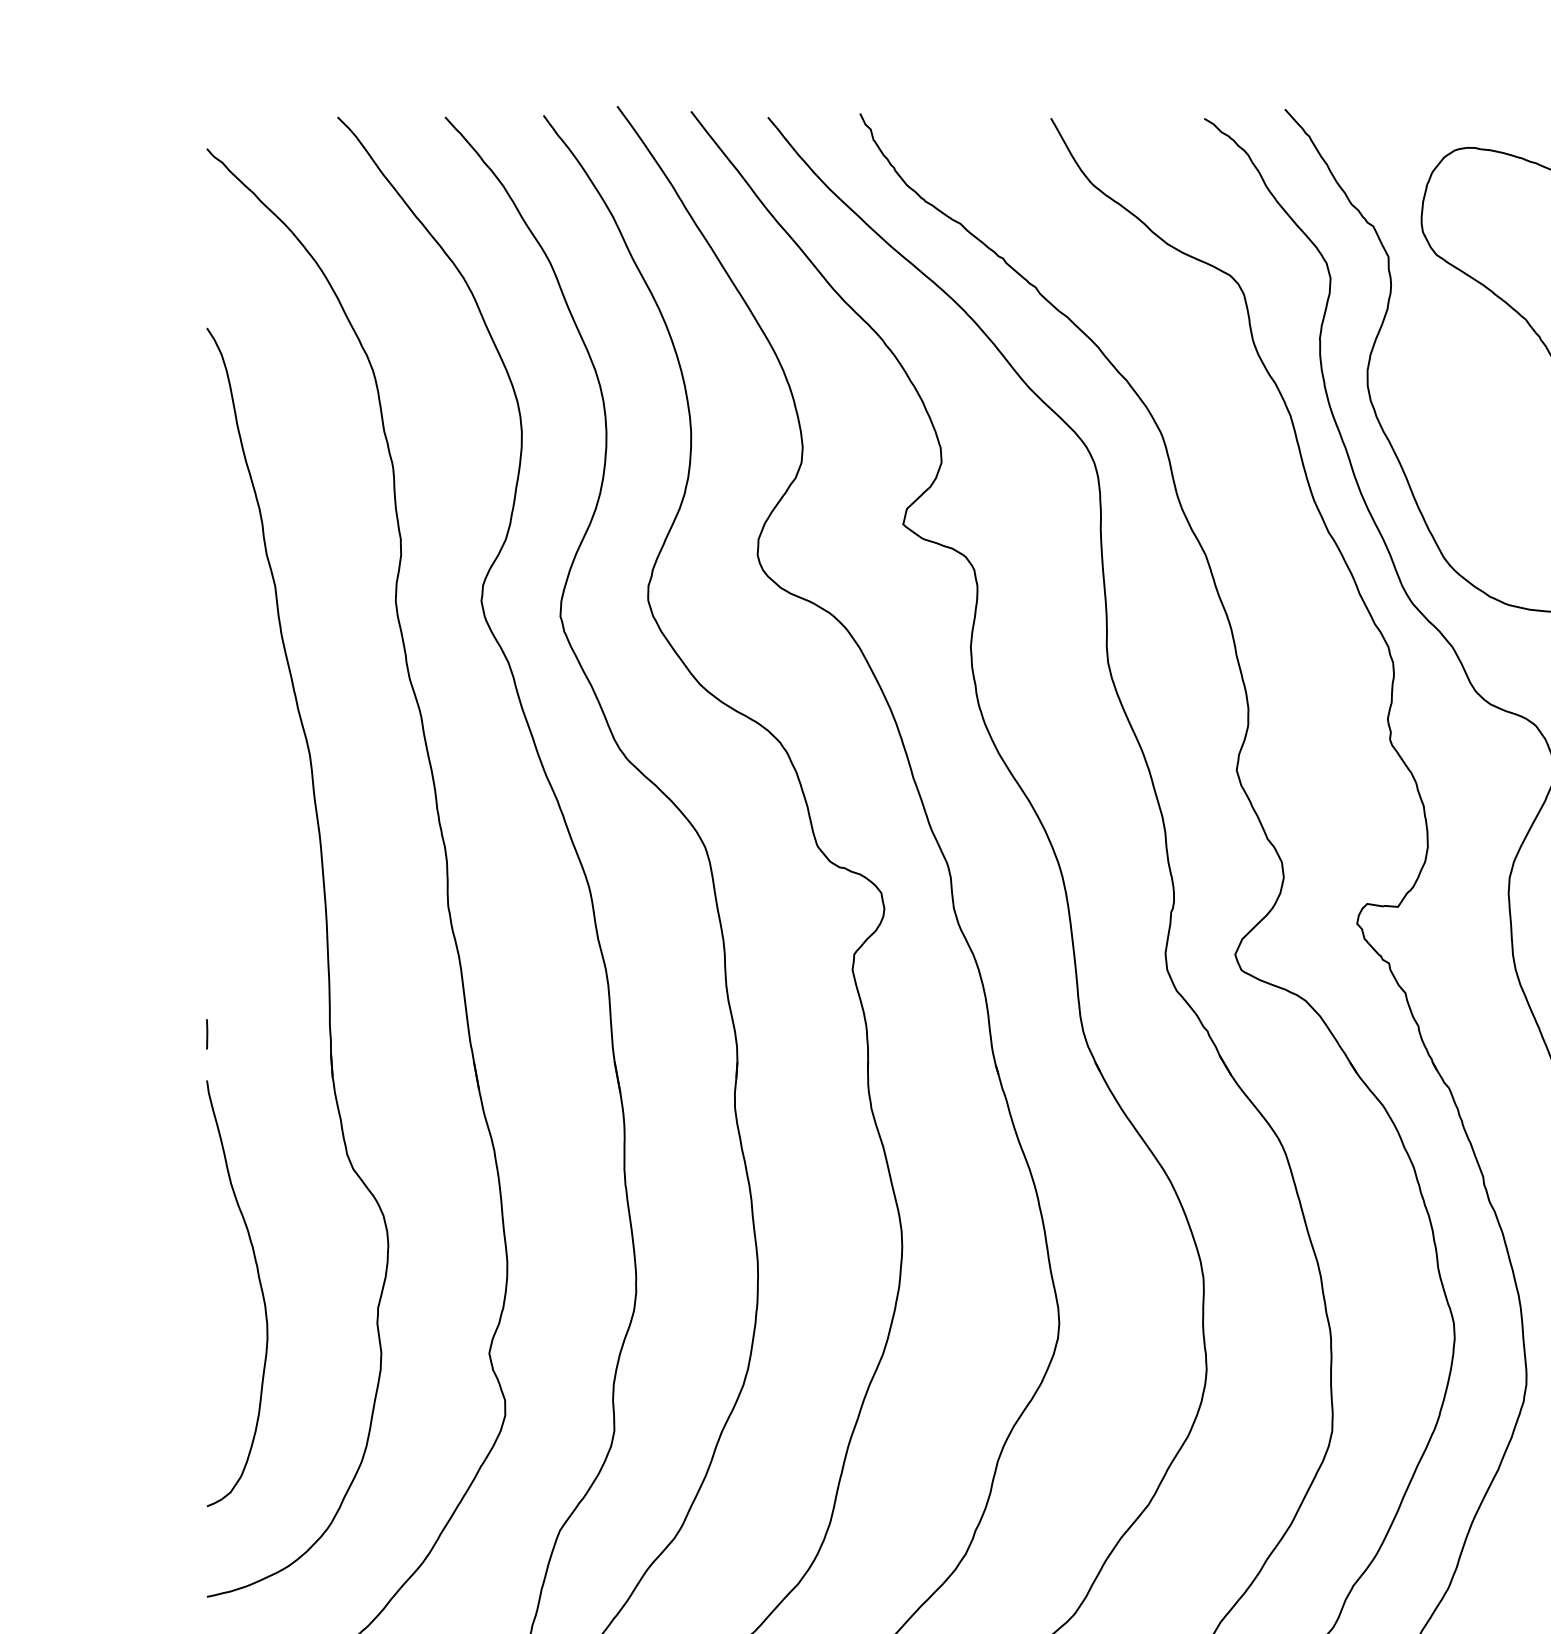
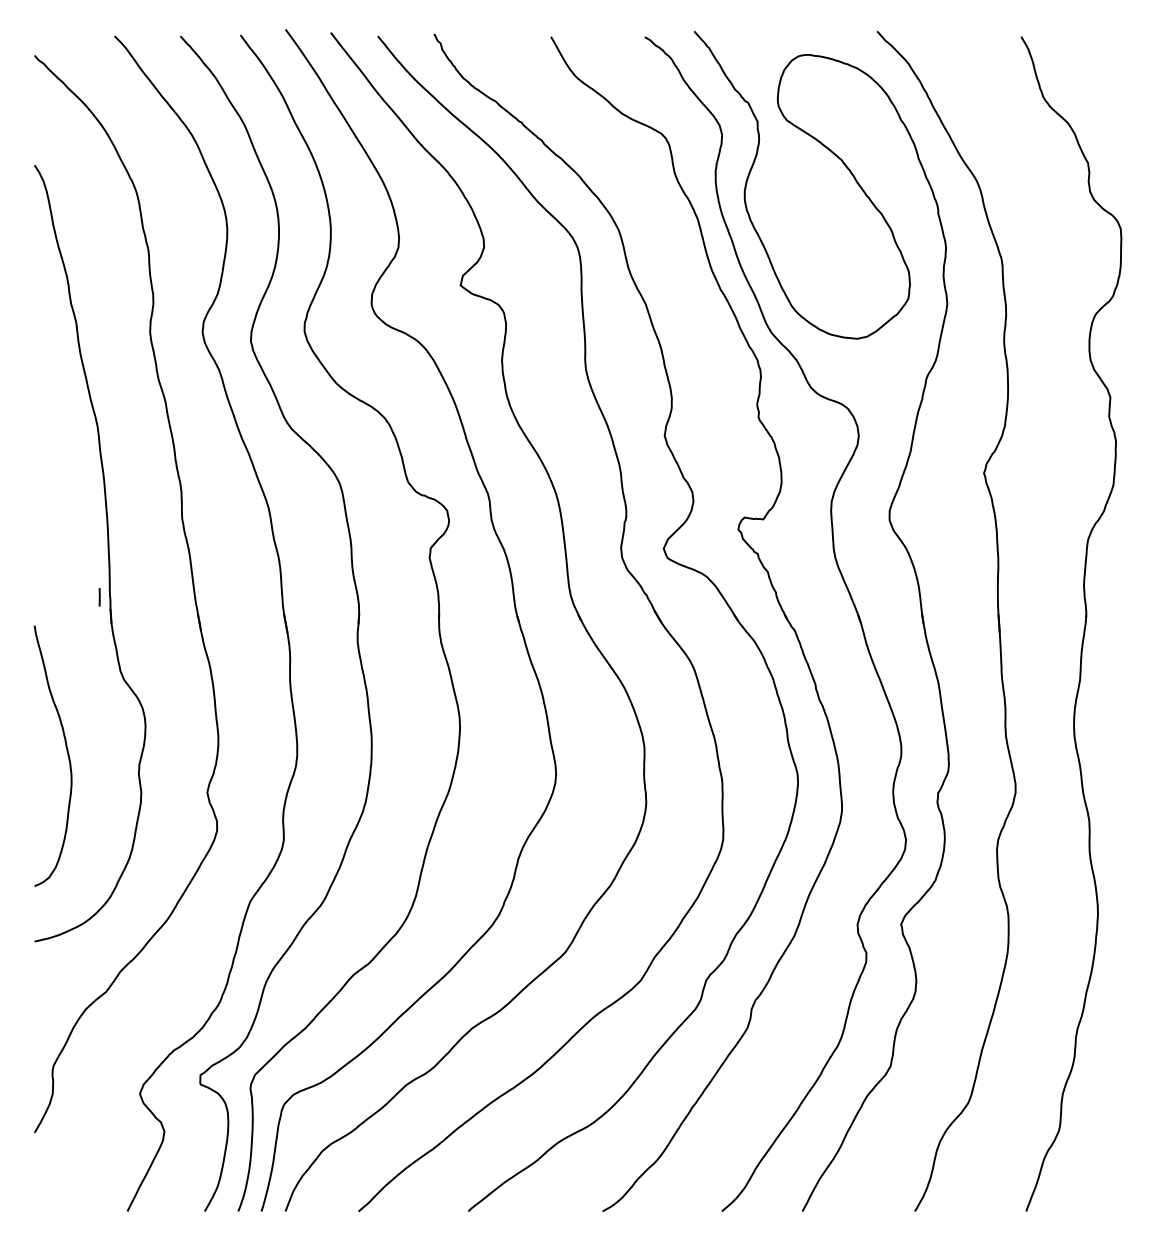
line: (206, 1034) -> (99, 597), moved

